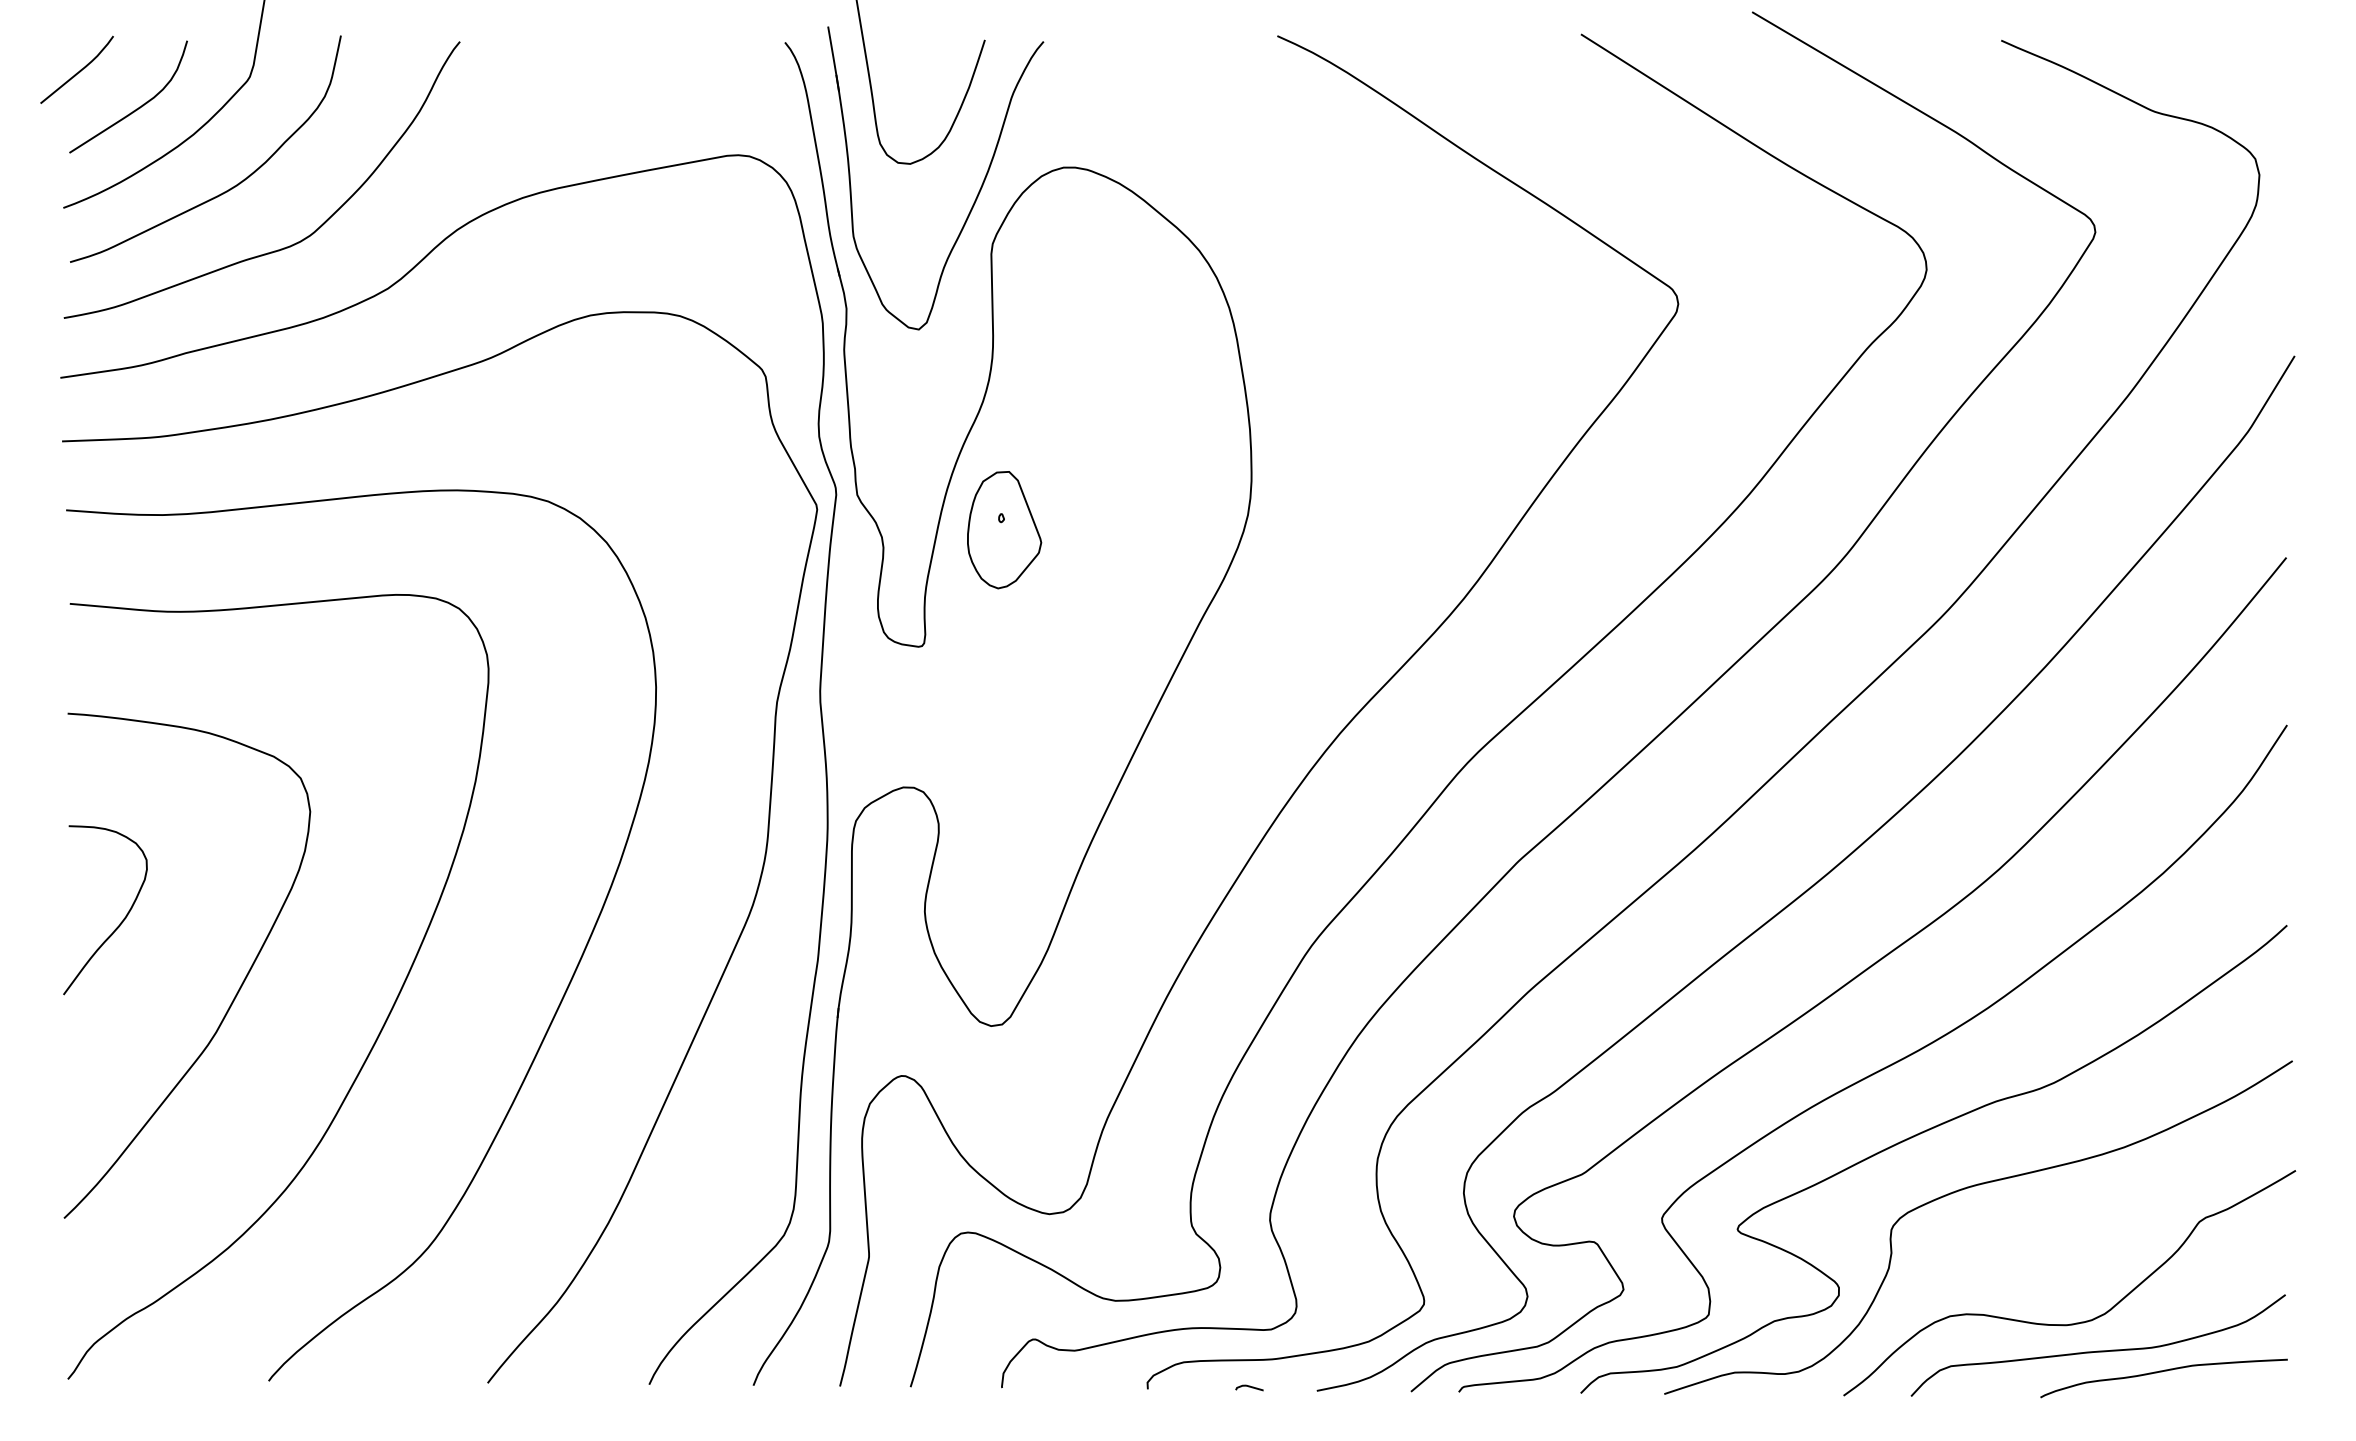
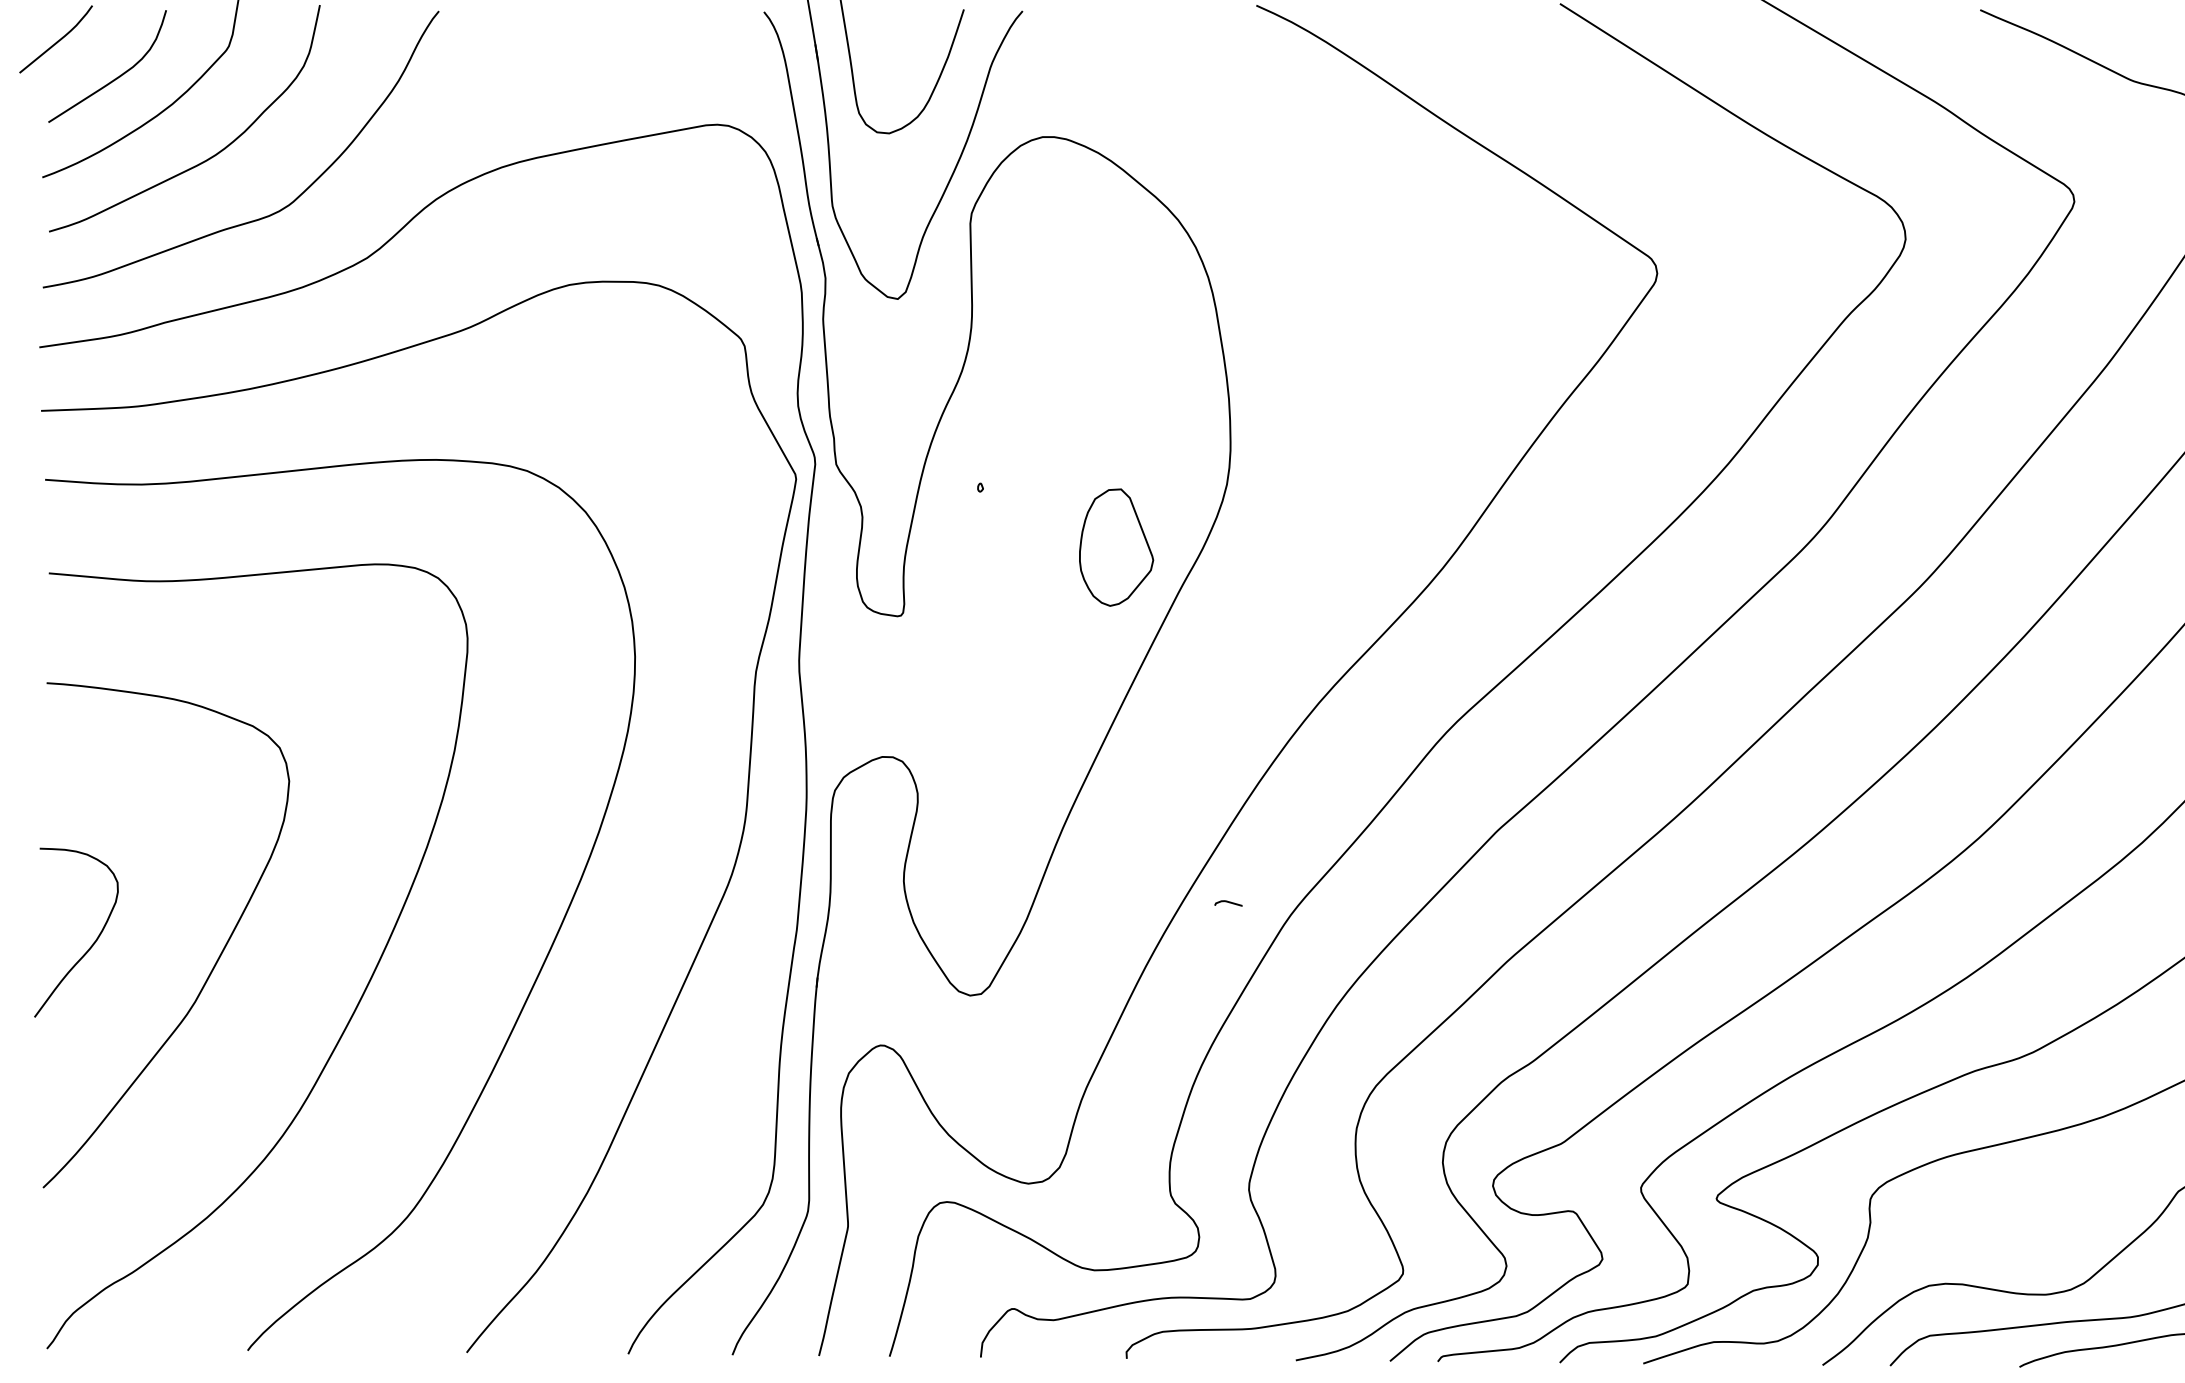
part: (1004, 530) -> (1116, 548), moved
curve: (120, 922) -> (91, 945), moved
curve: (1249, 1387) -> (1228, 903), moved

